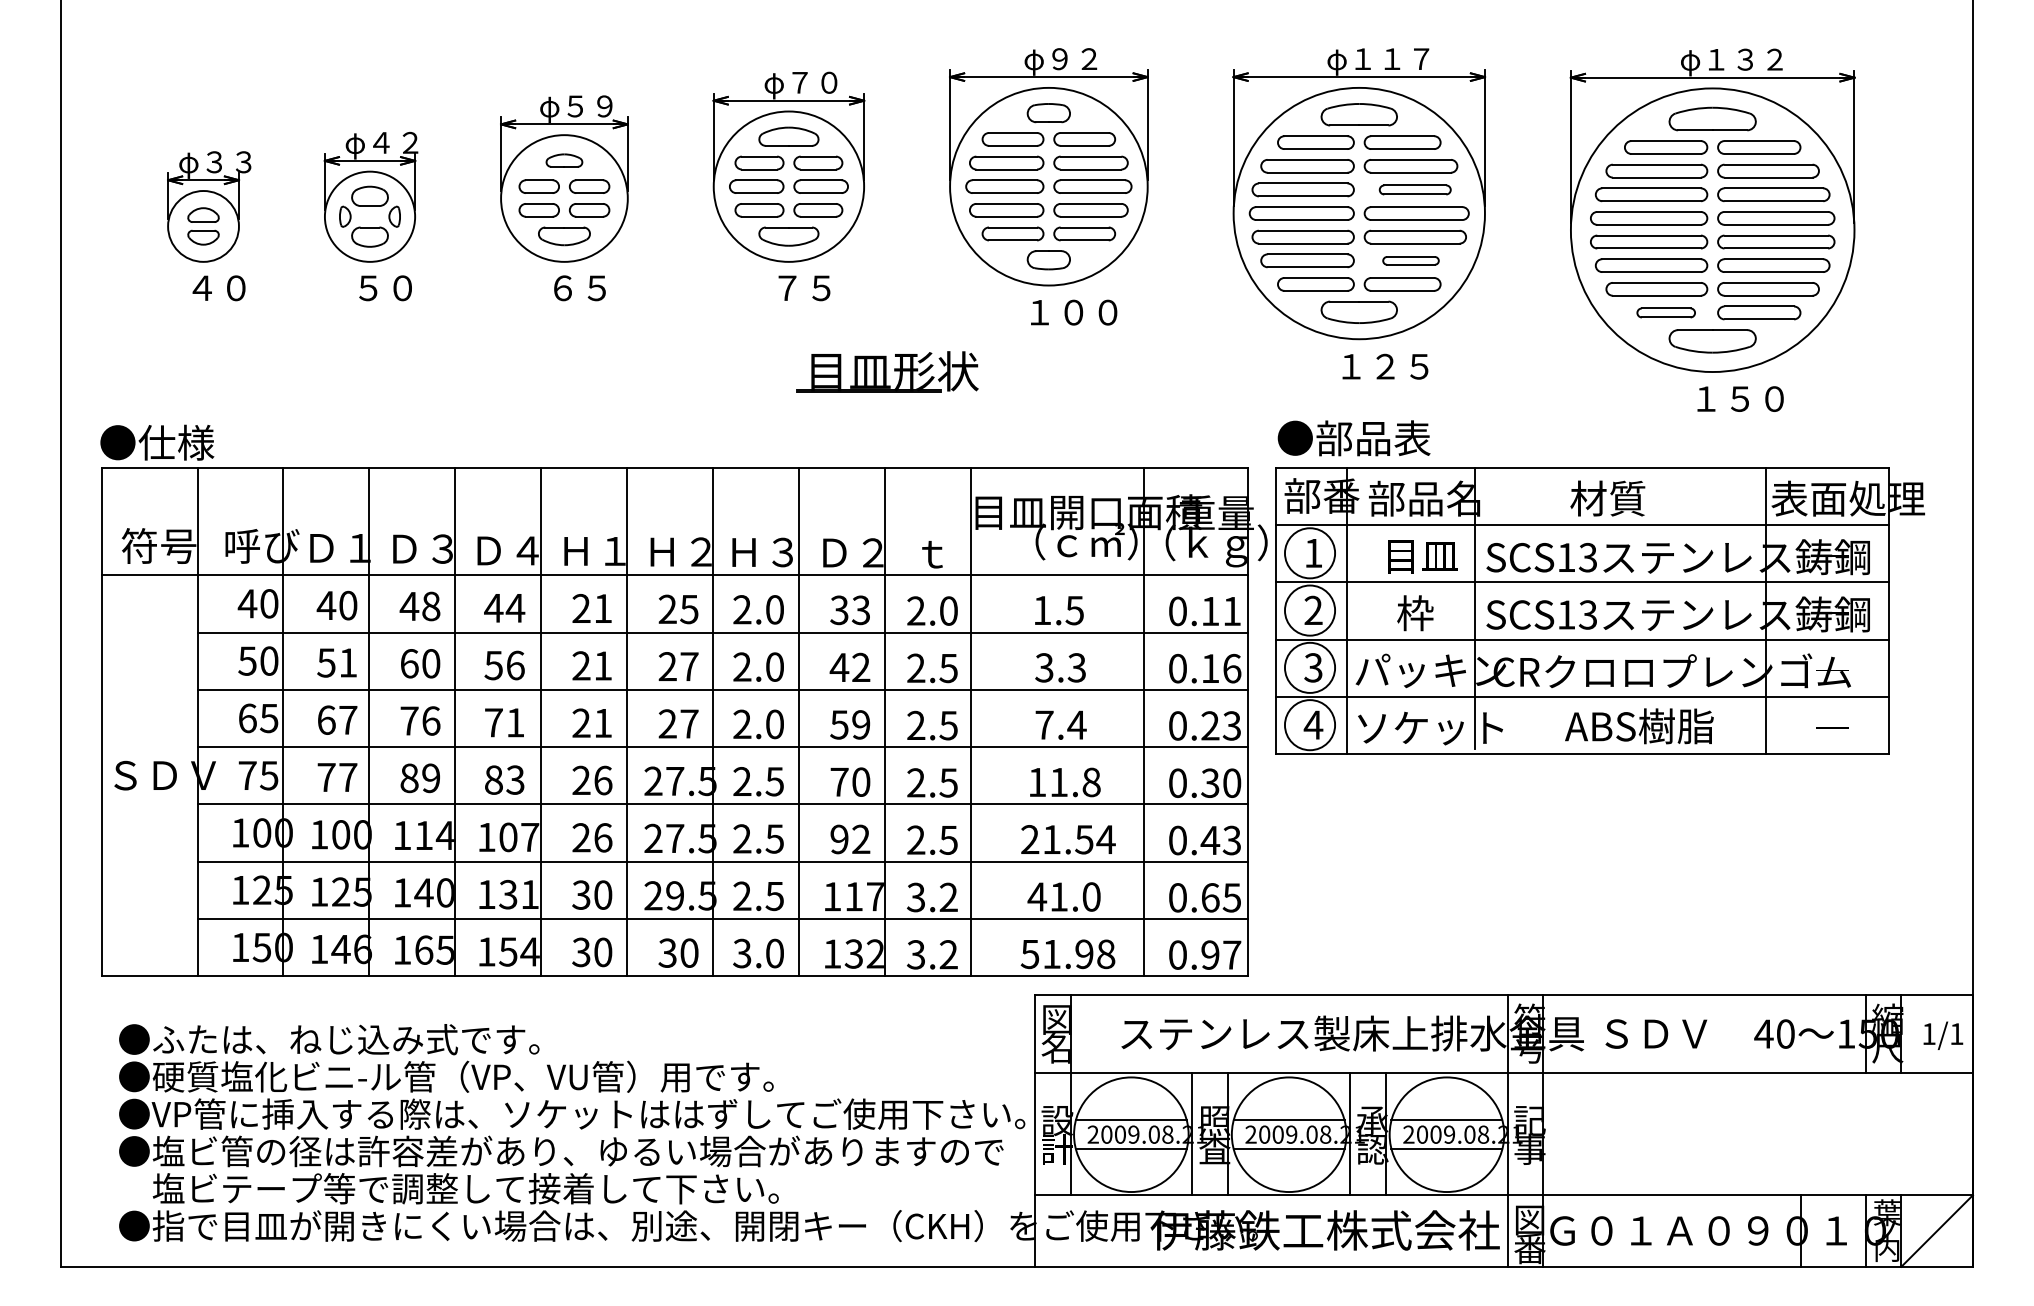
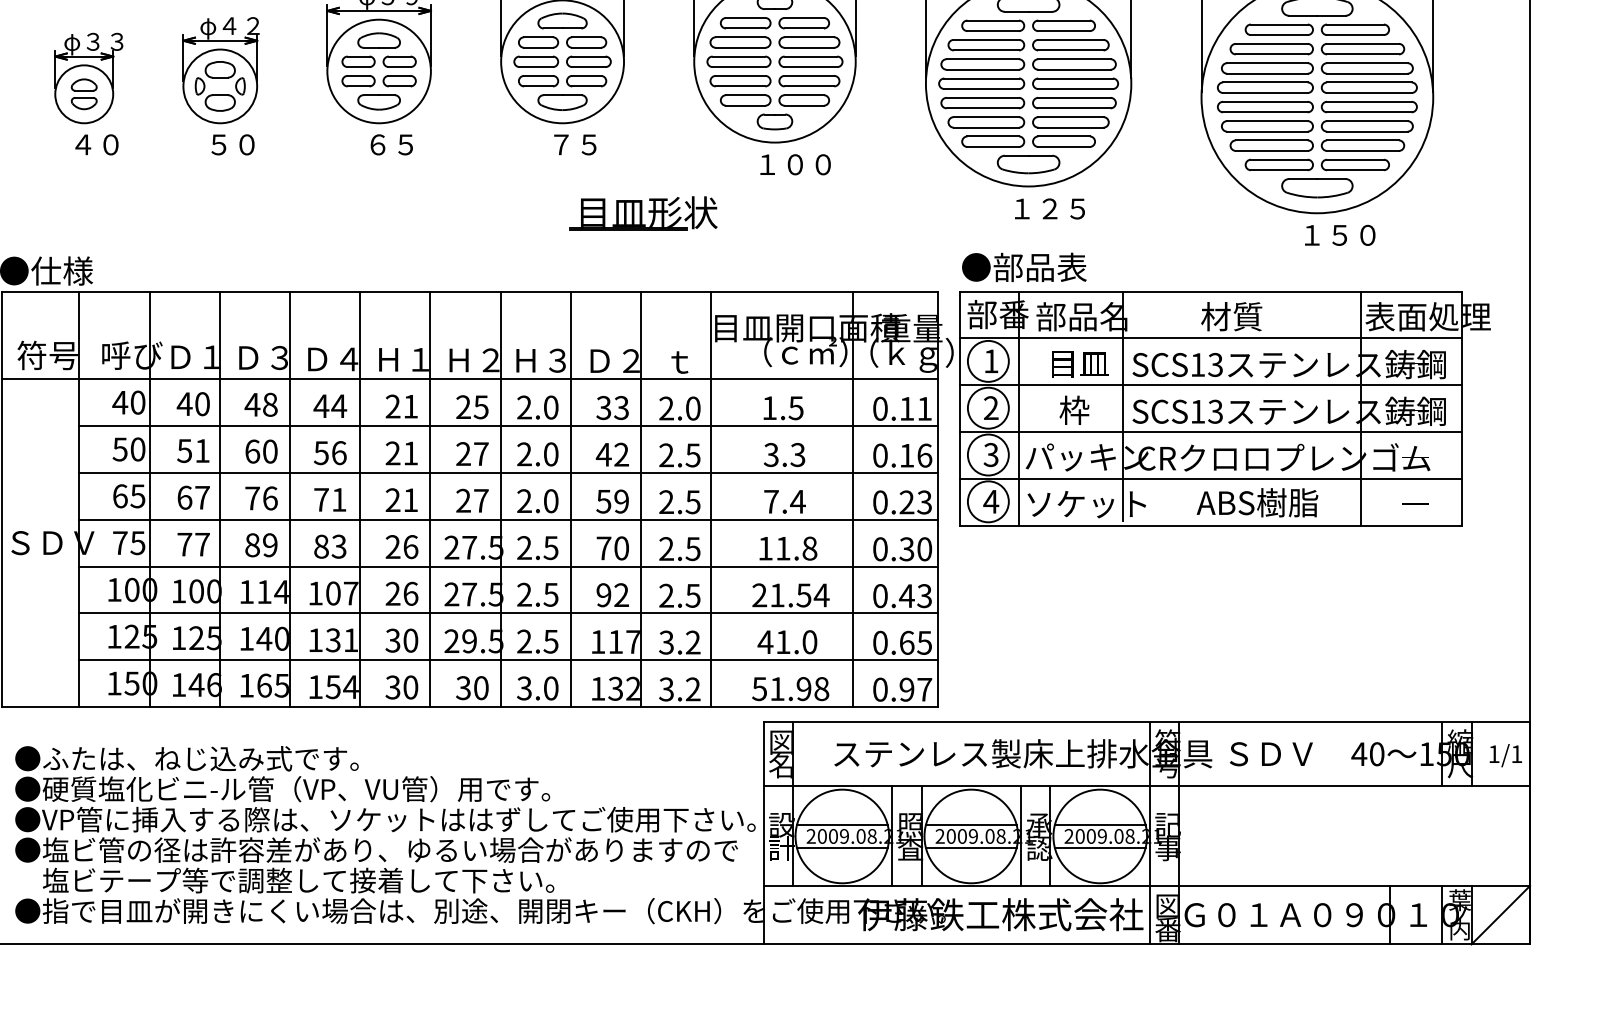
part: (564, 160) -> (379, 40), size x1.43
part: (1414, 189) -> (1073, 64), size x1.43
part: (1410, 260) -> (1070, 122), size x1.67
part: (1666, 312) -> (1279, 164), size x1.43

